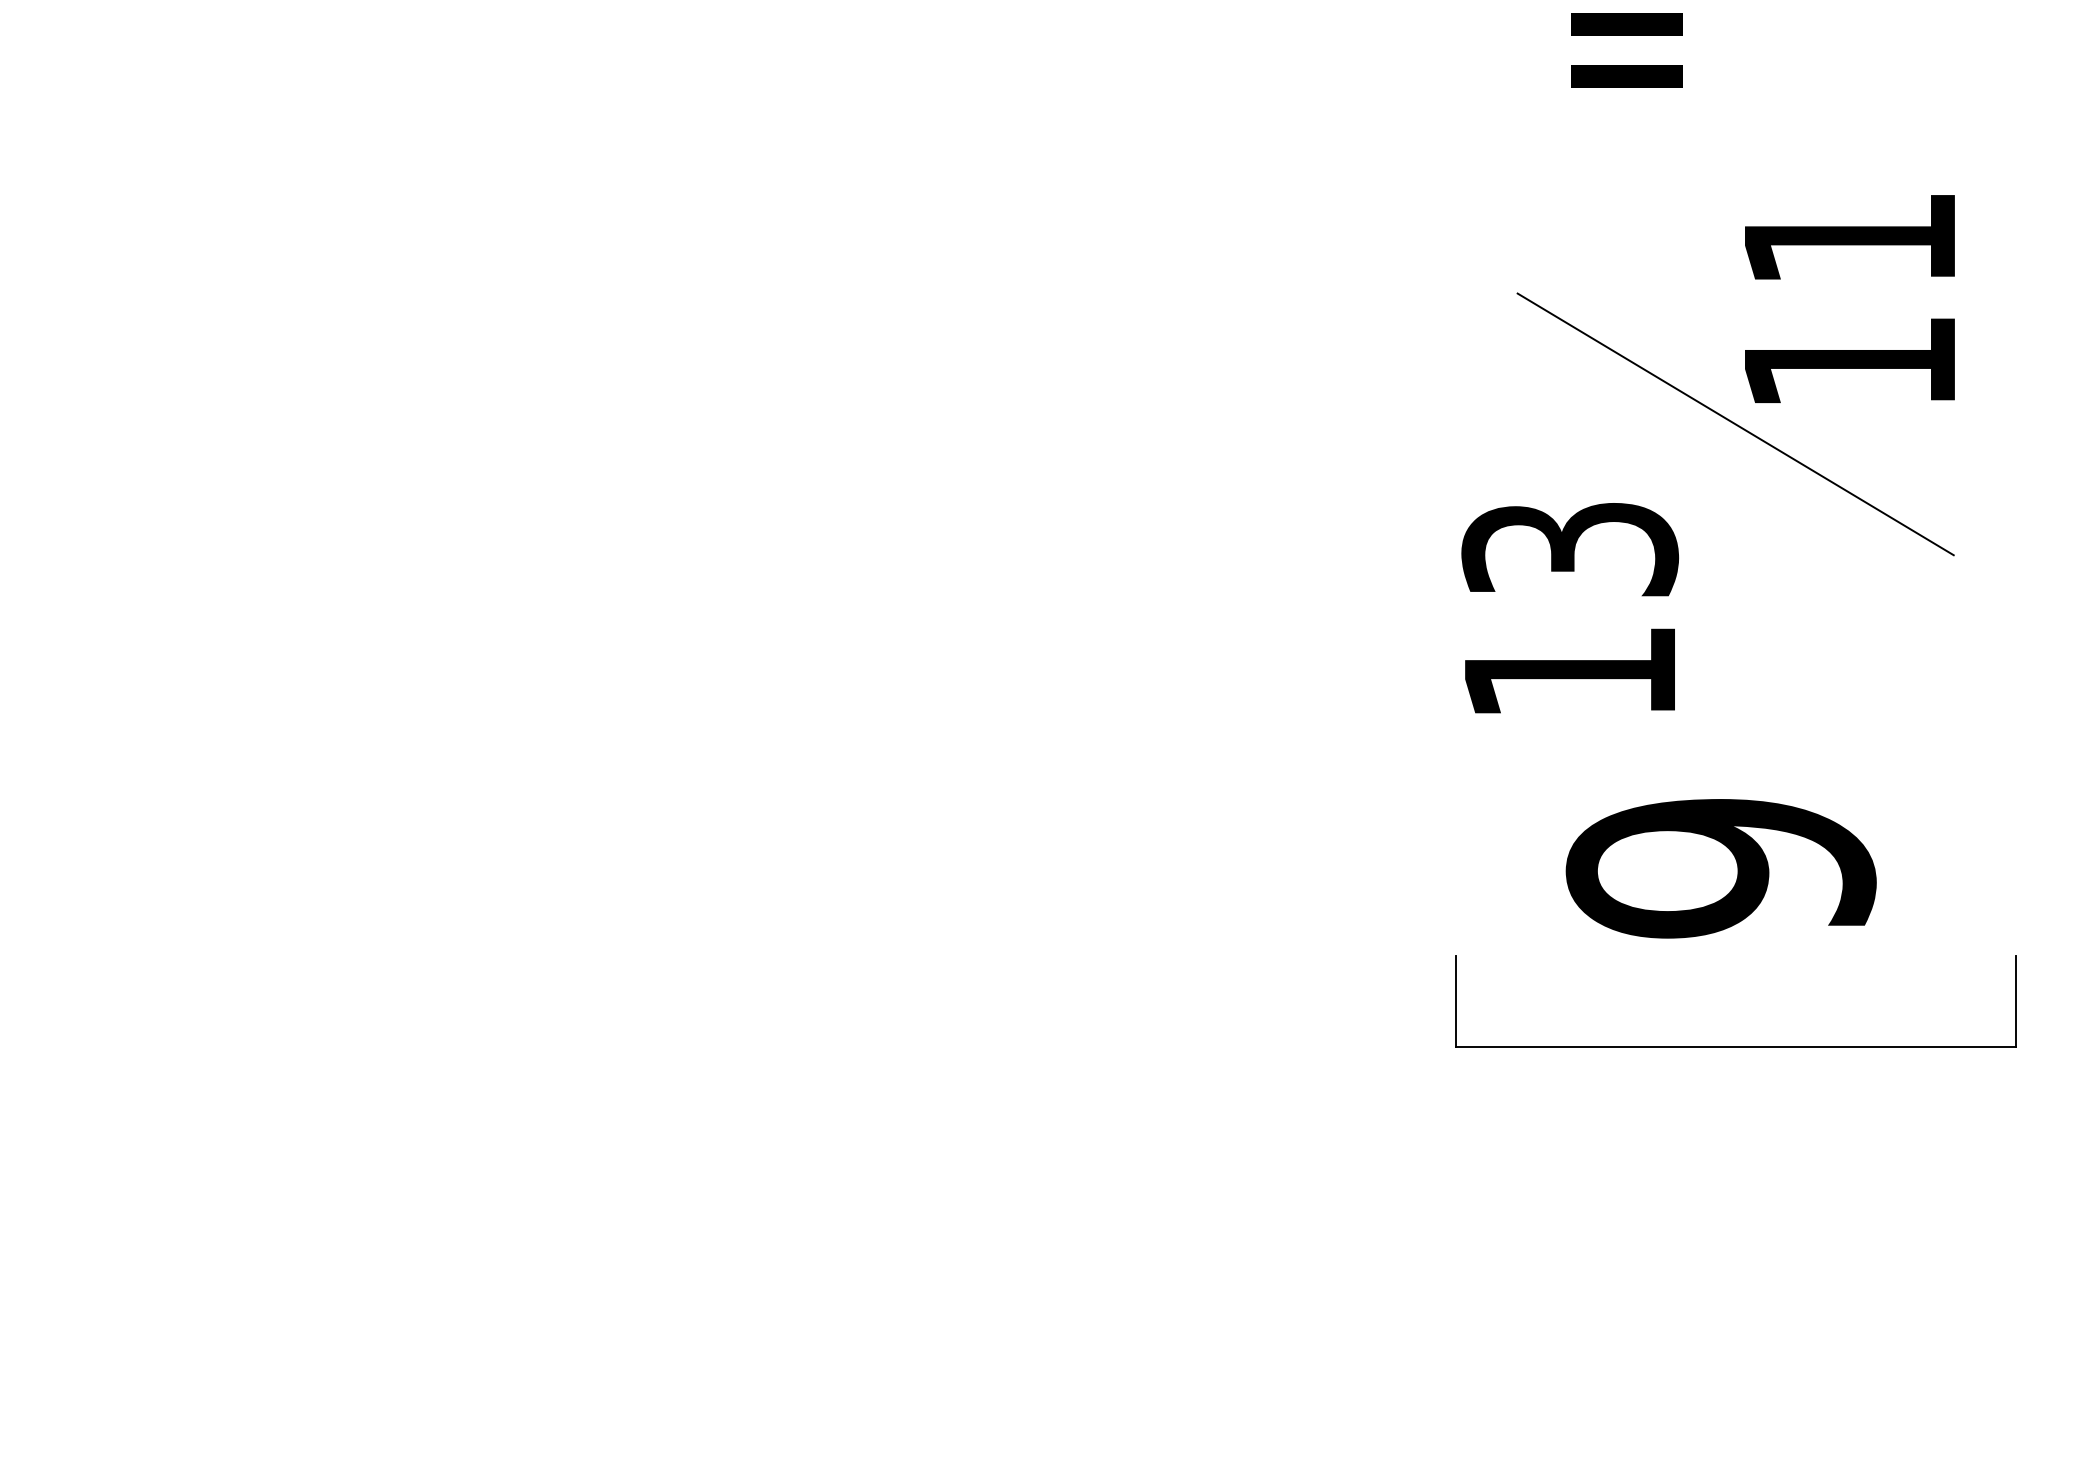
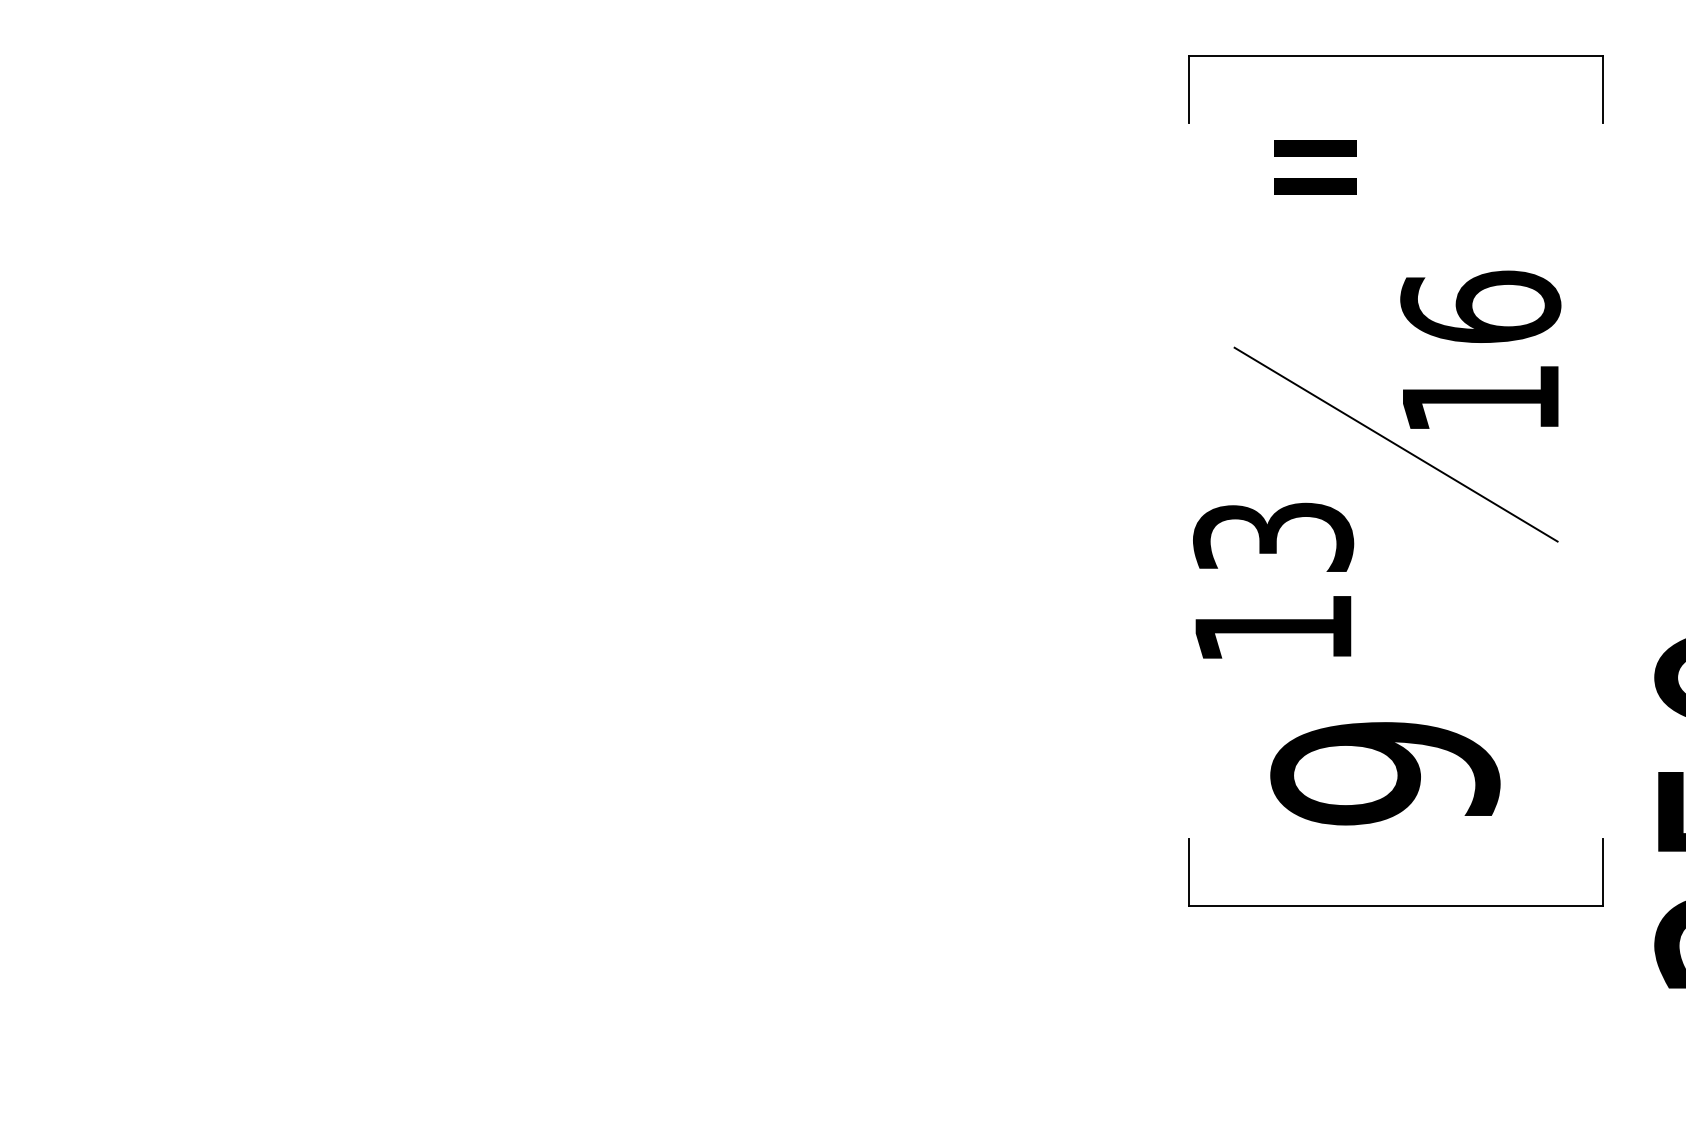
text: (1849, 237) -> (1480, 306), 11 -> 16

